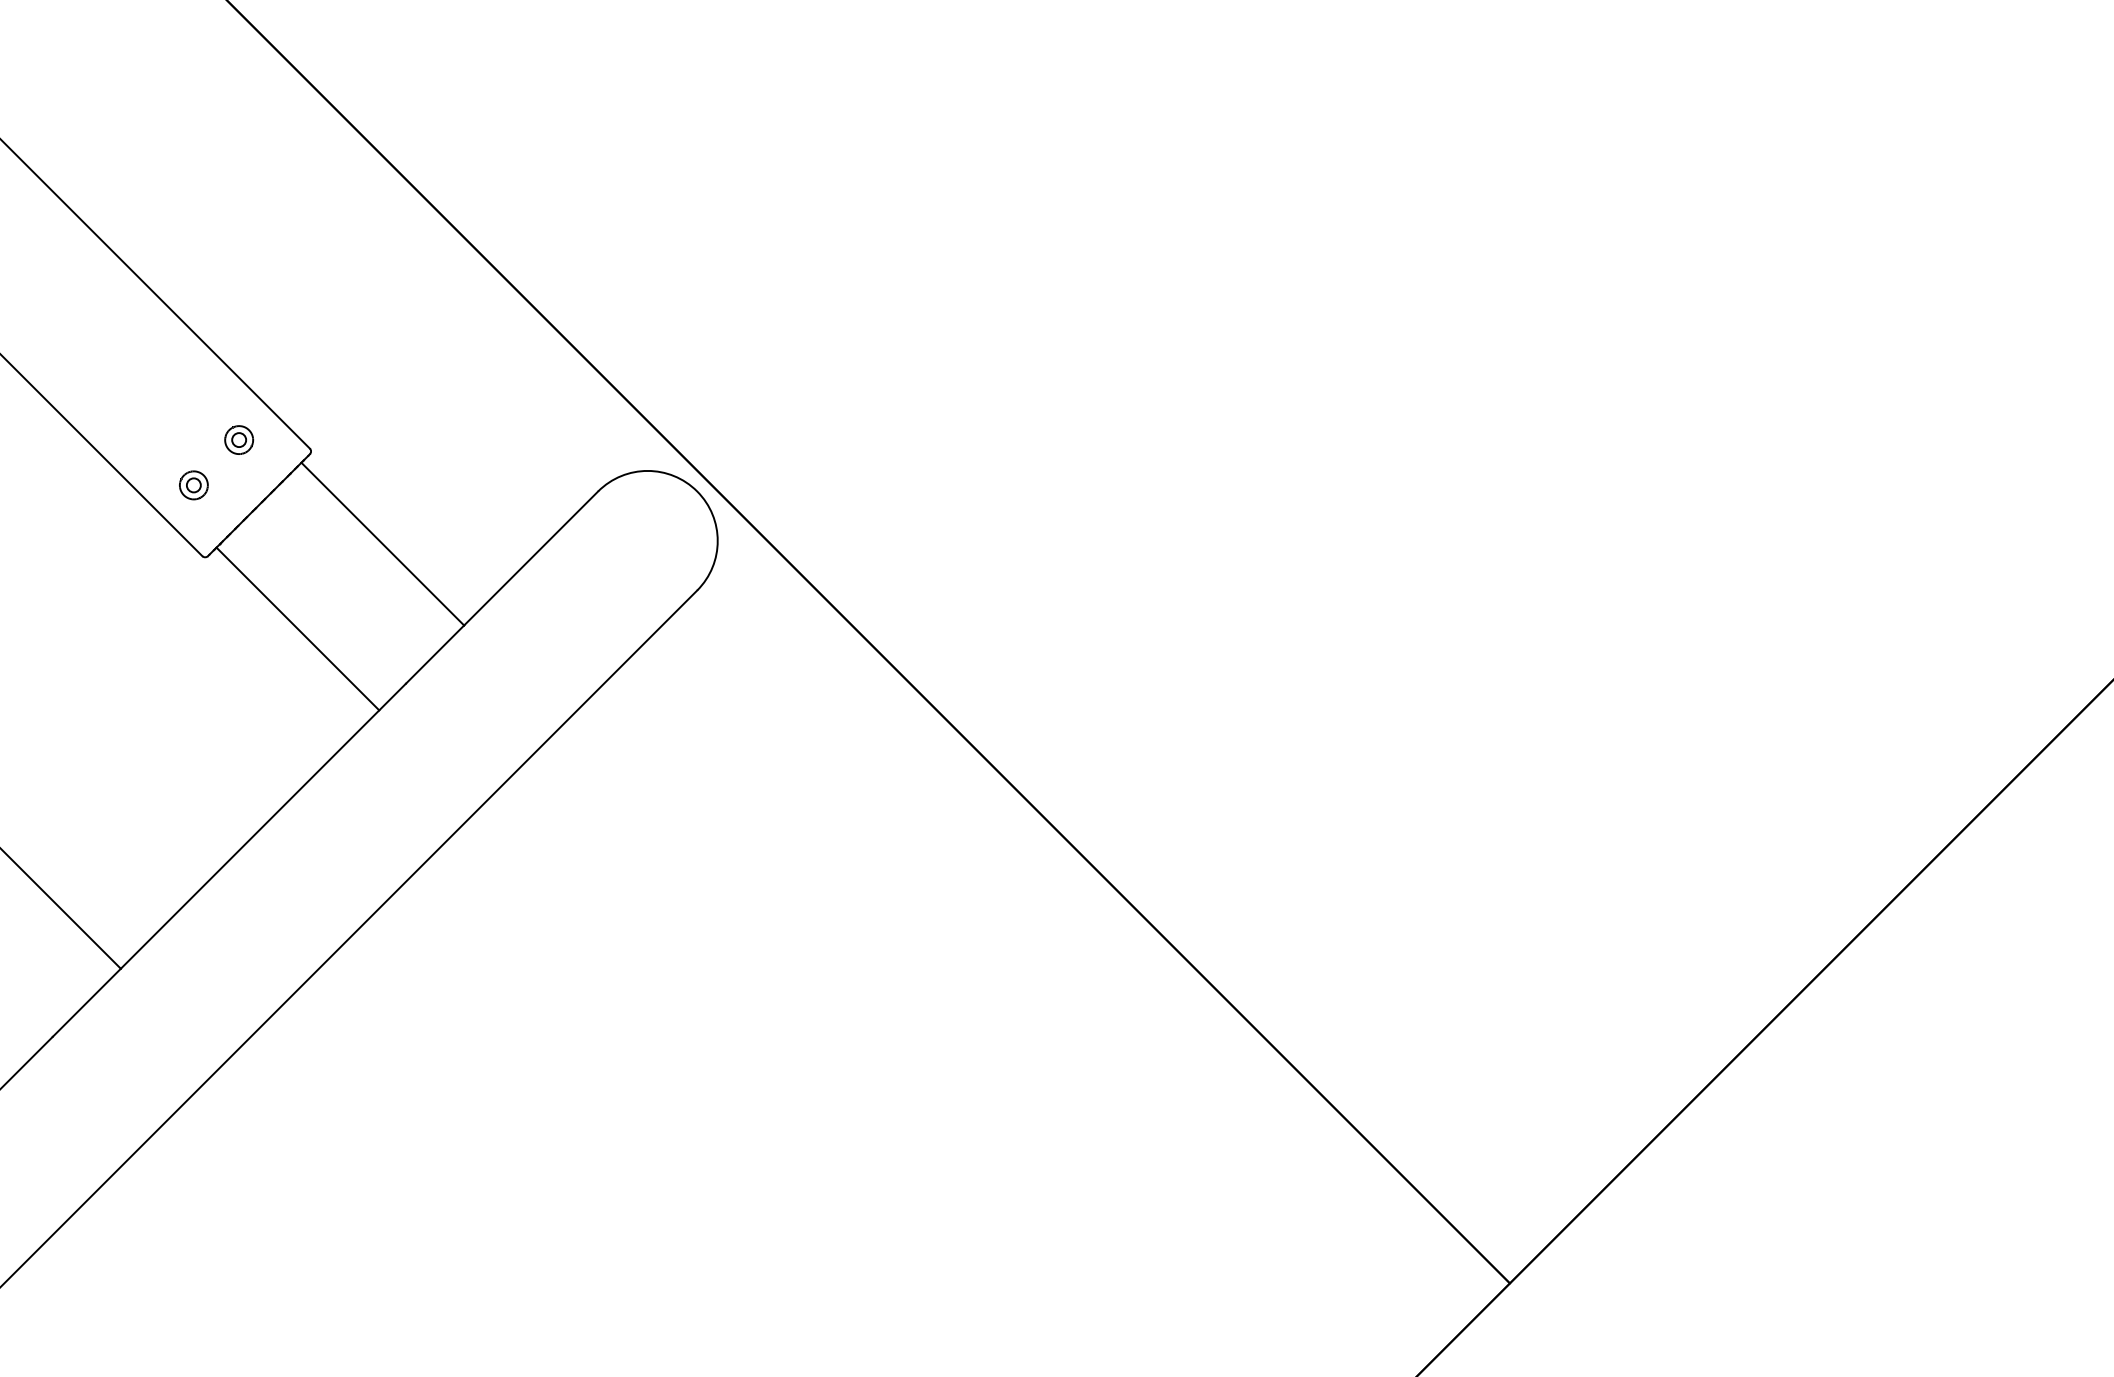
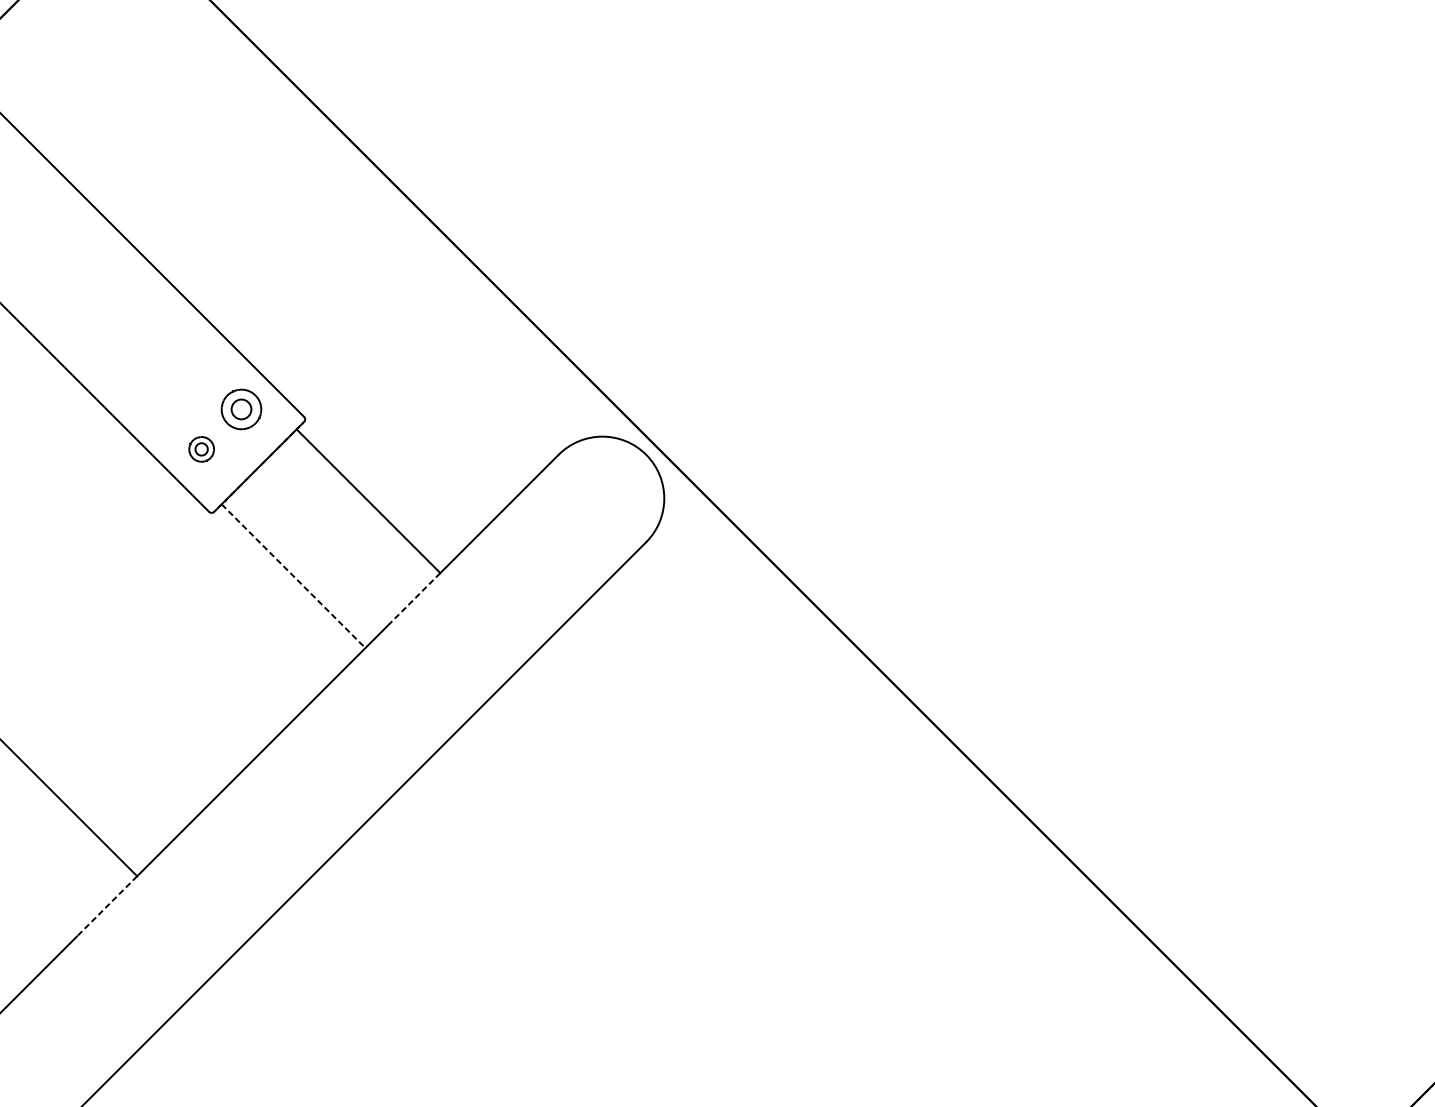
part: (239, 439) -> (241, 408), size x1.6
line: (298, 629) -> (294, 576), solid -> dashed
line: (434, 654) -> (414, 598), solid -> dashed
line: (86, 1003) -> (106, 906), solid -> dashed

